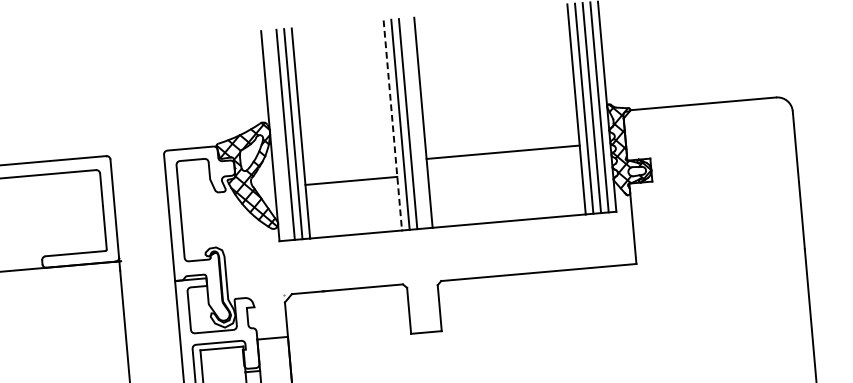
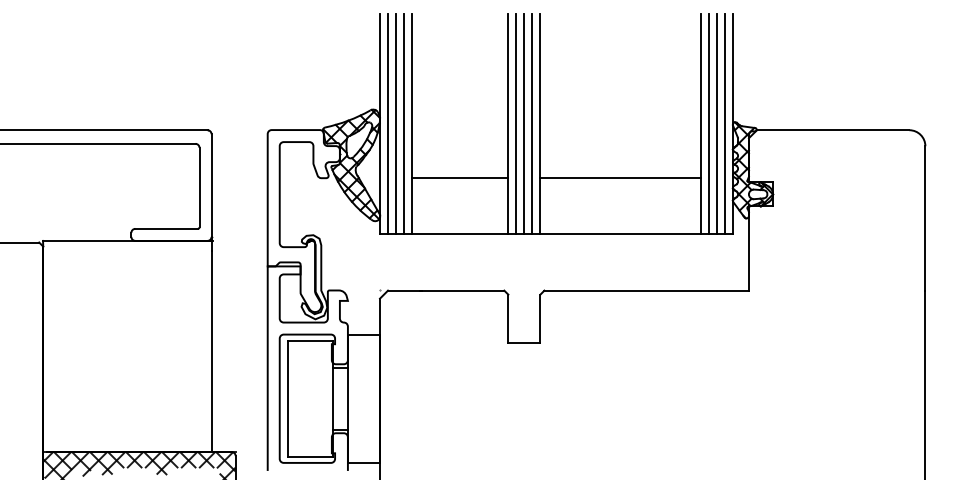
line: (415, 123) -> (532, 124), added
line: (393, 125) -> (508, 124), dashed -> solid
line: (277, 135) -> (387, 124), added
line: (503, 152) -> (620, 178), moved

